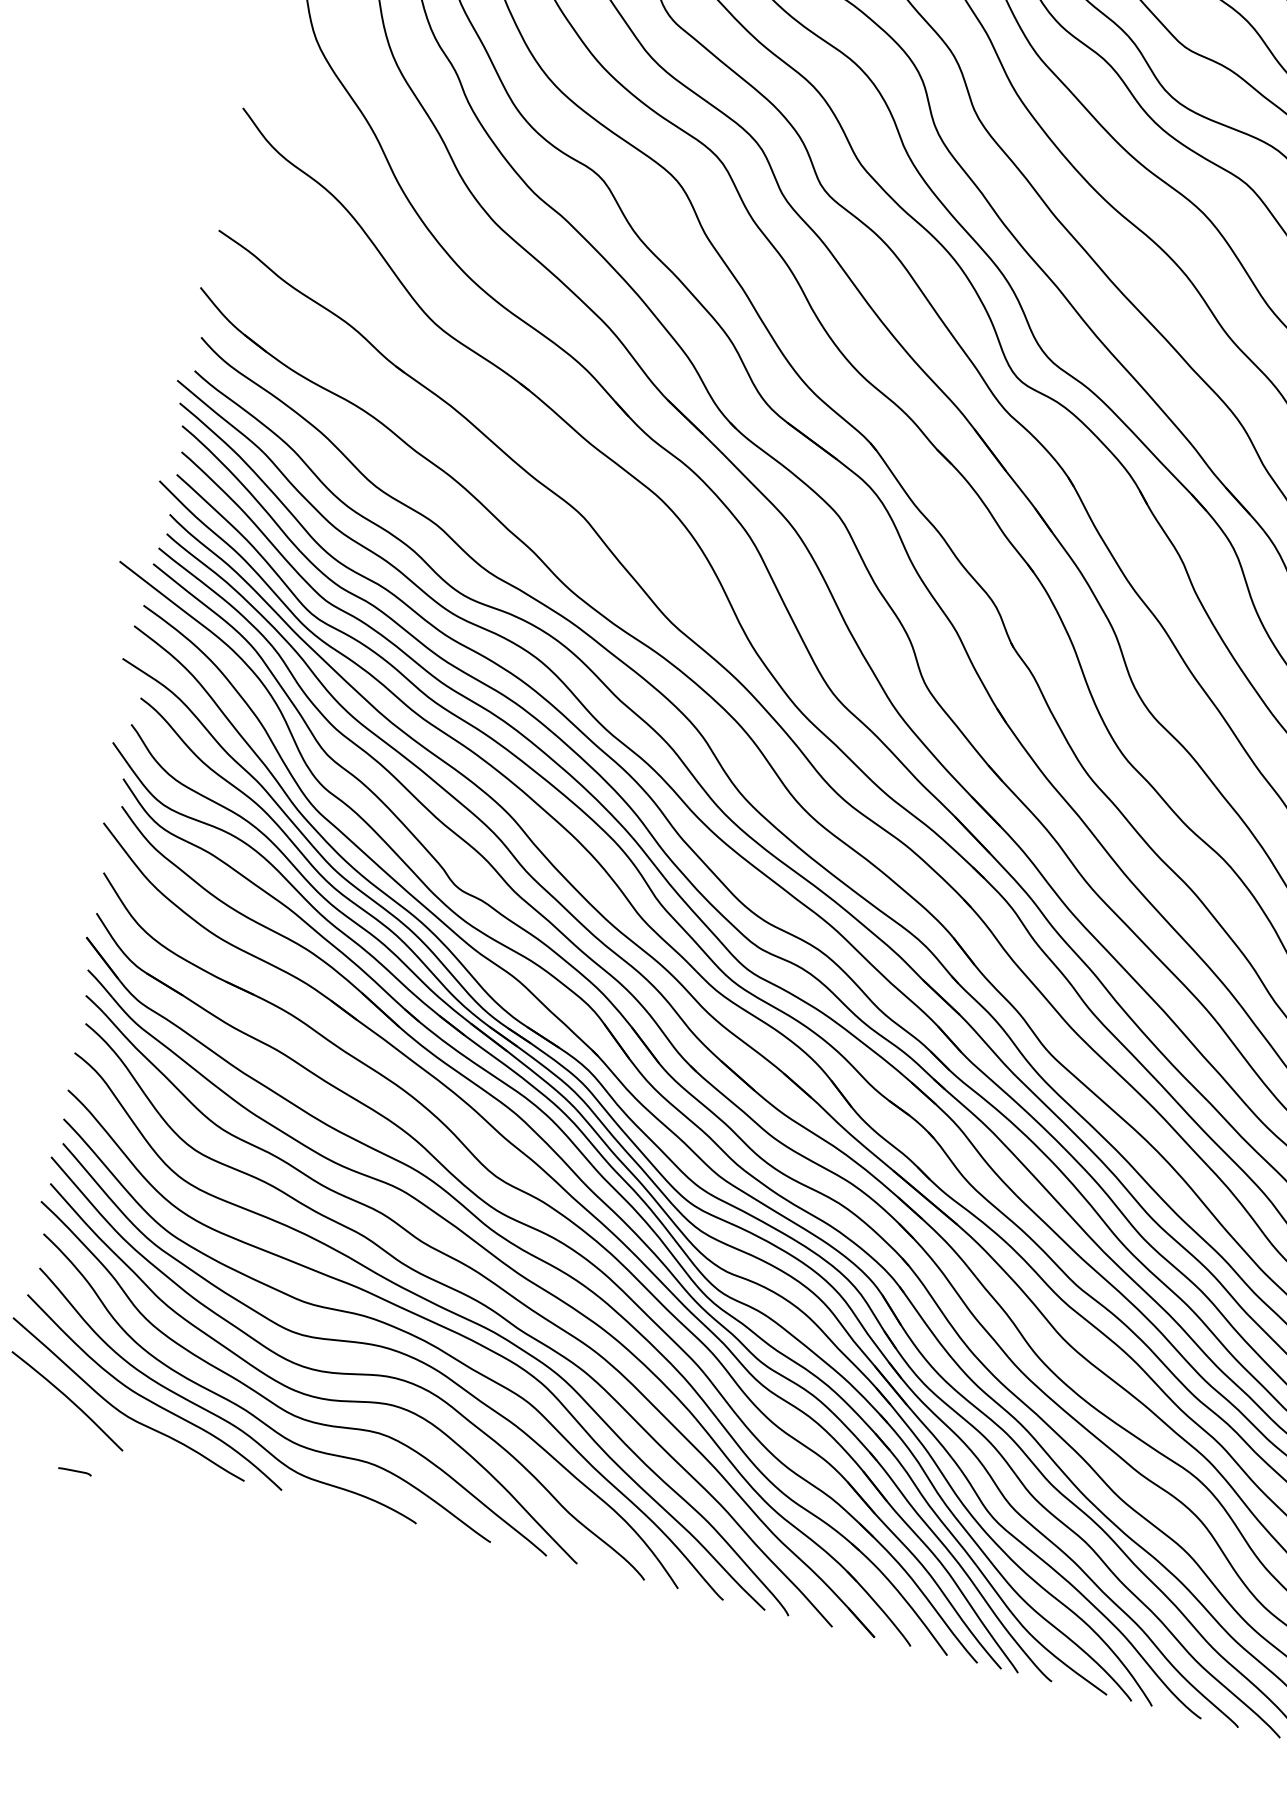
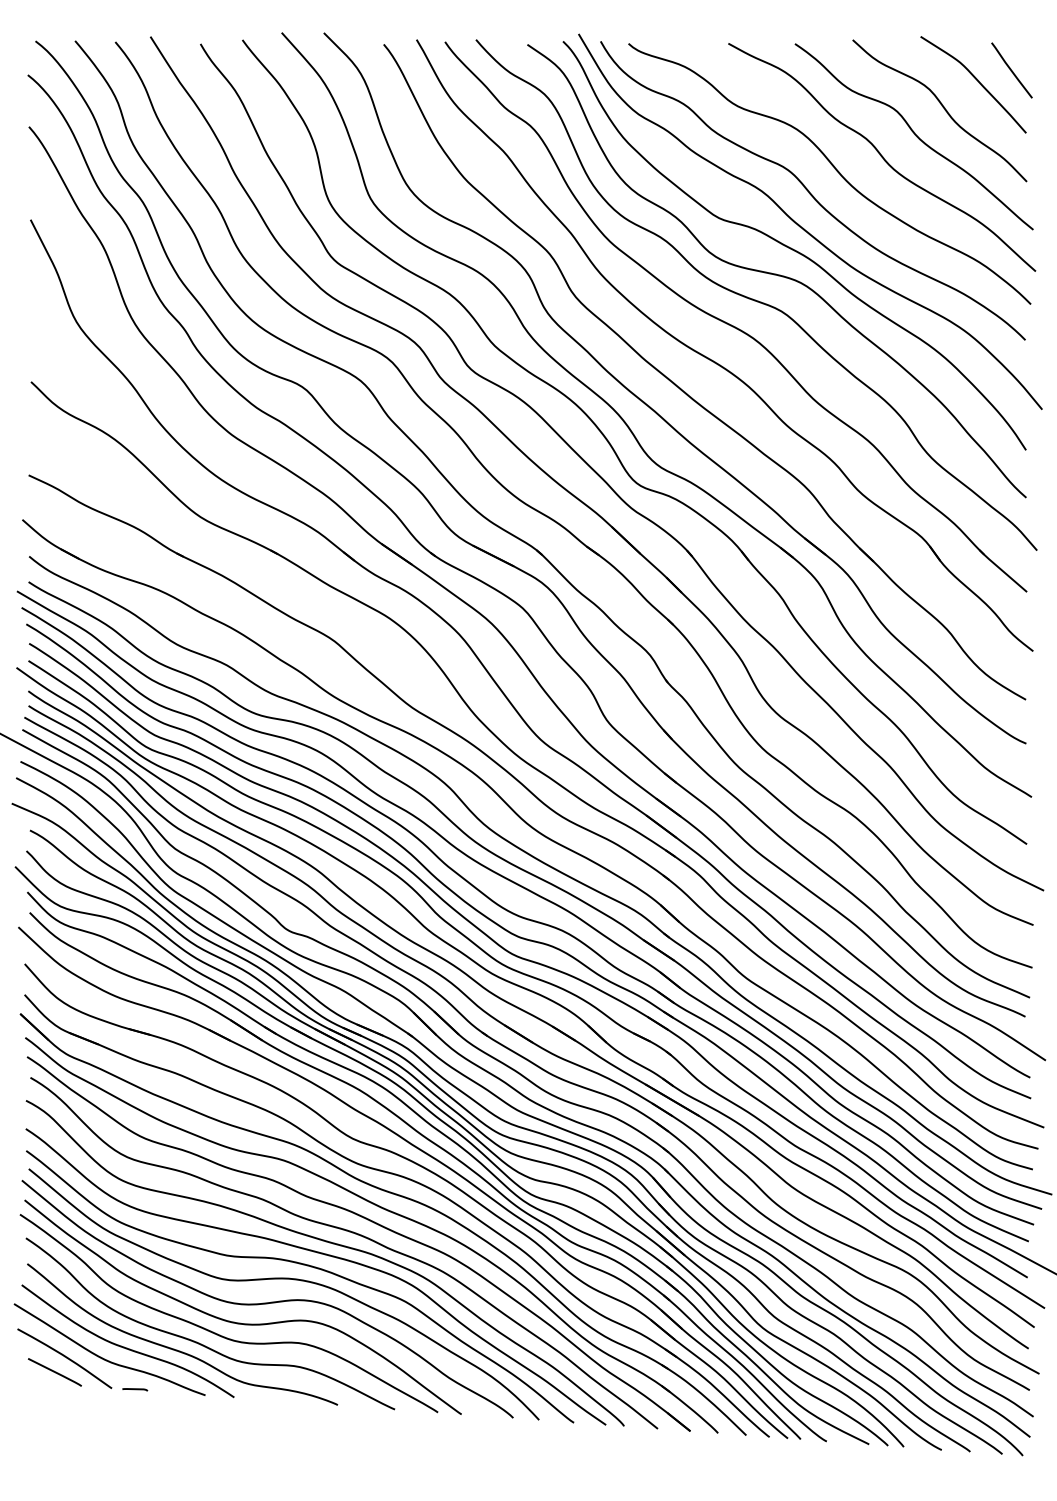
line: (50, 1417) -> (54, 1372), added
line: (75, 1471) -> (135, 1389), moved

